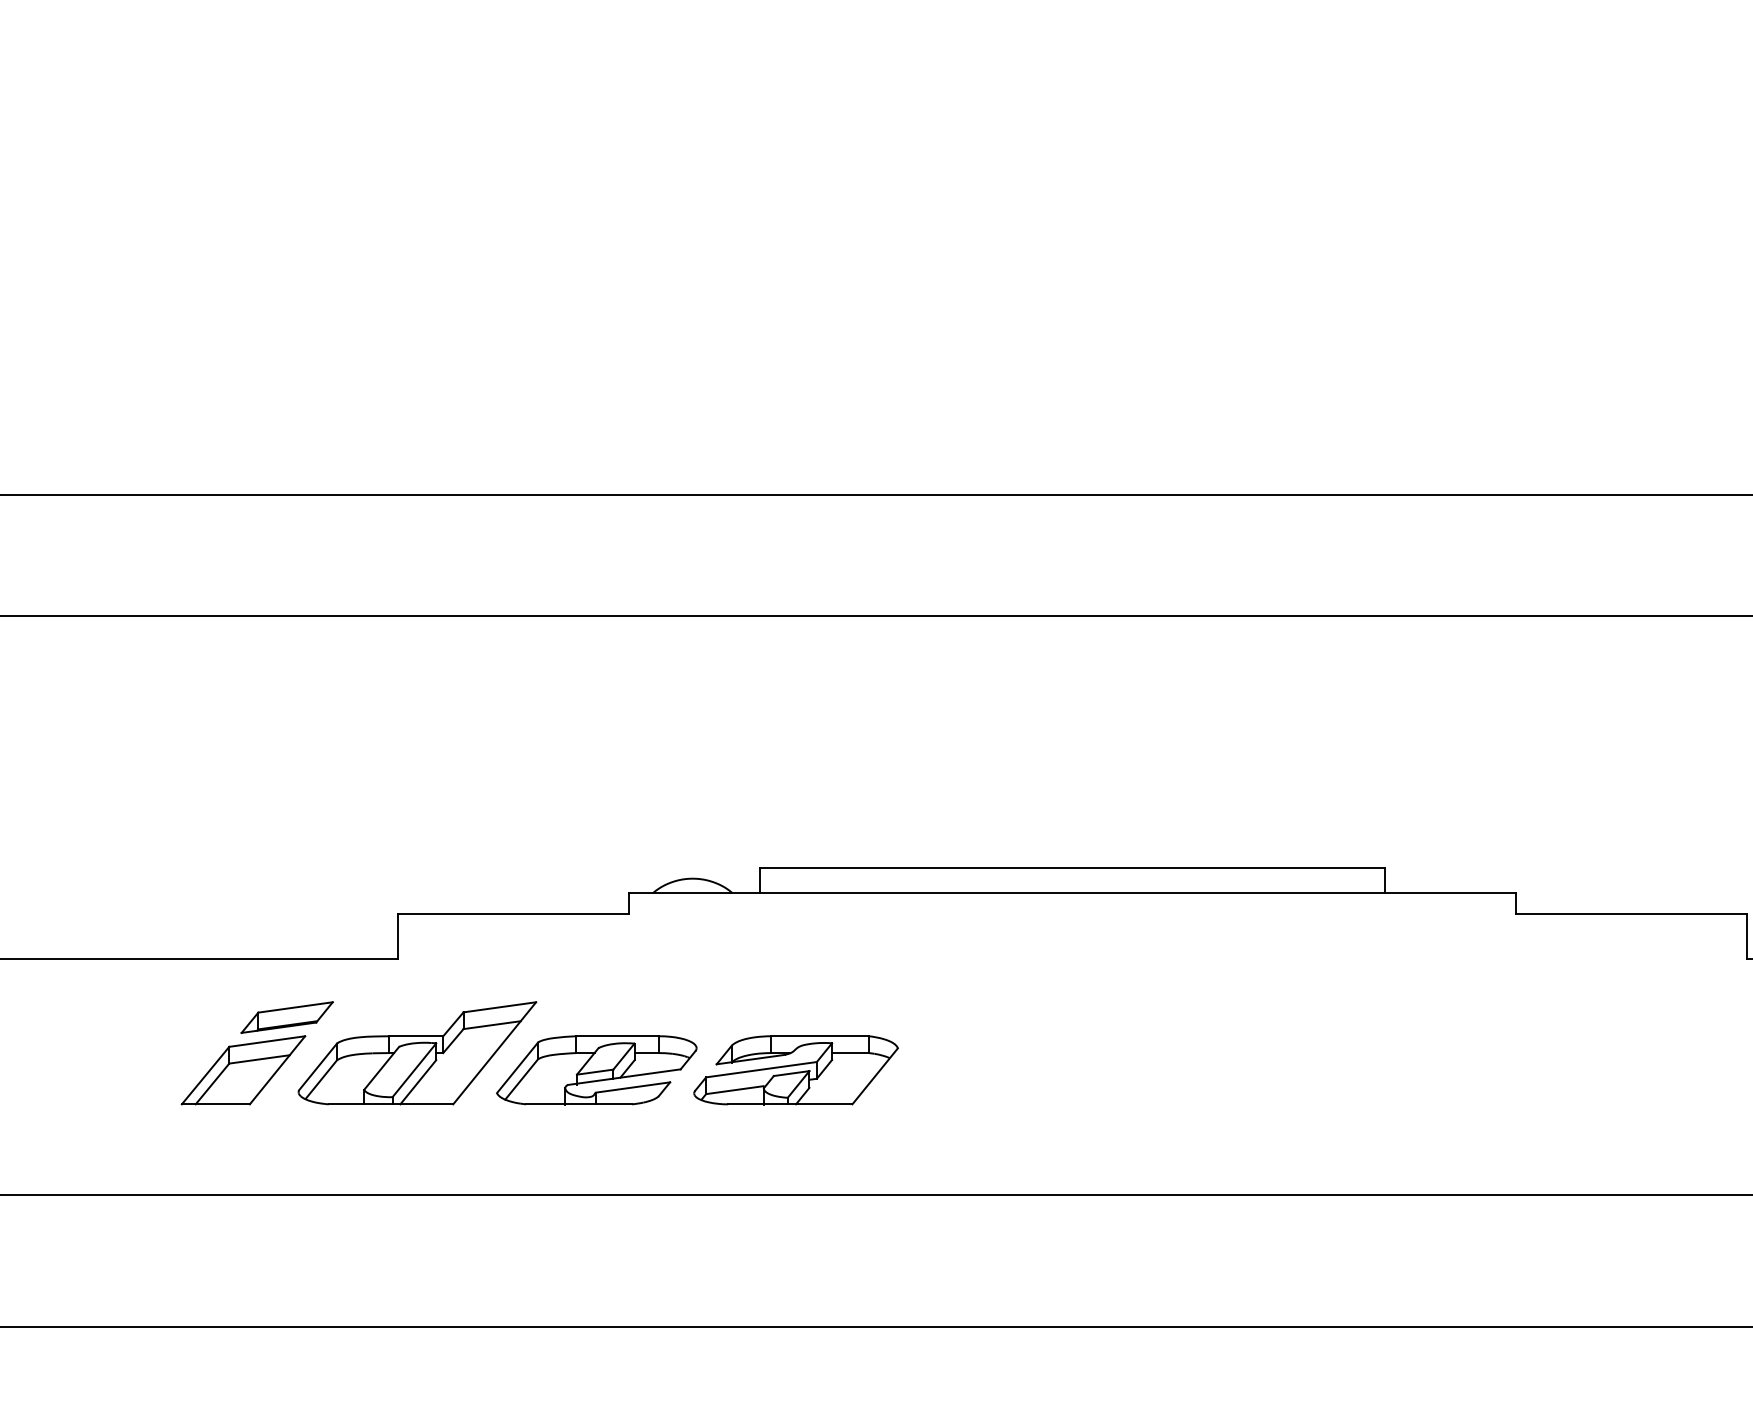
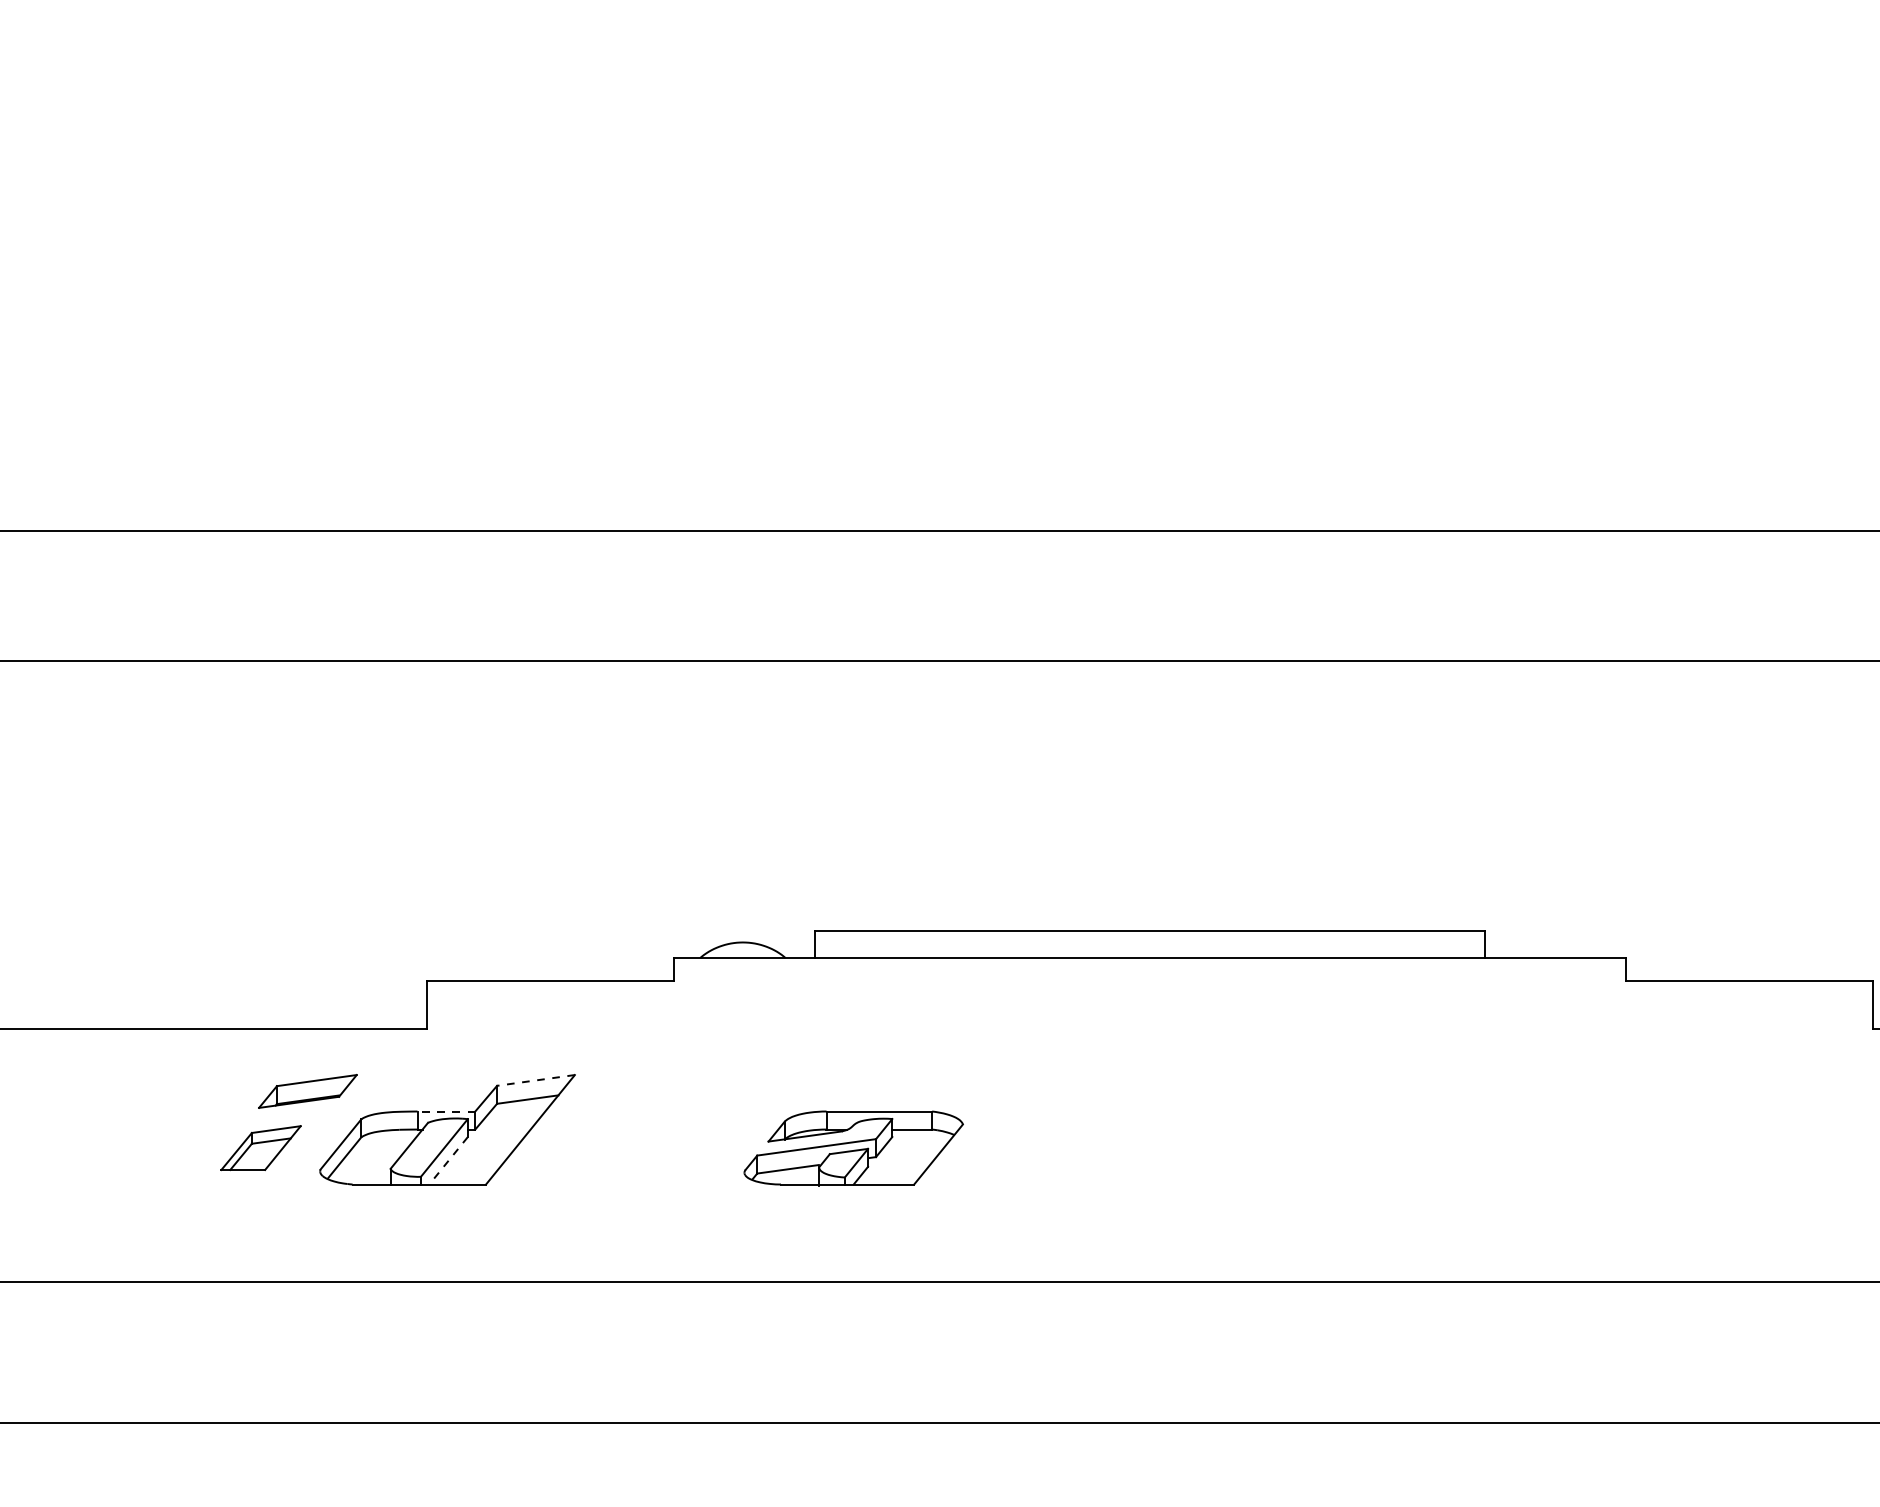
line: (499, 1007) -> (535, 1080), solid -> dashed
line: (416, 1036) -> (446, 1111), solid -> dashed
part: (243, 1070) -> (261, 1148), size x0.6
part: (596, 1070) -> (639, 1148), removed
line: (417, 1082) -> (447, 1161), solid -> dashed

